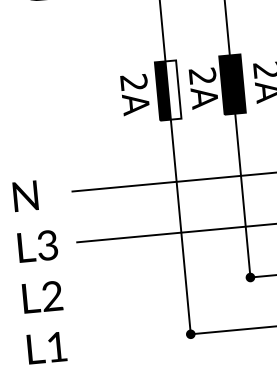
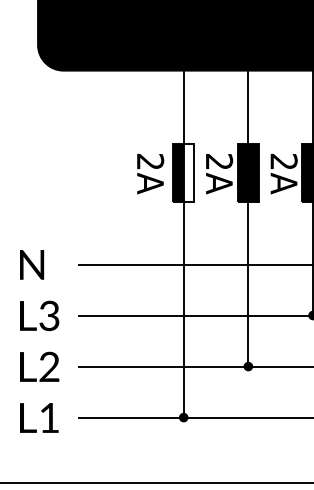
line: (163, 285) -> (161, 366), added
line: (136, 339) -> (129, 417), added

